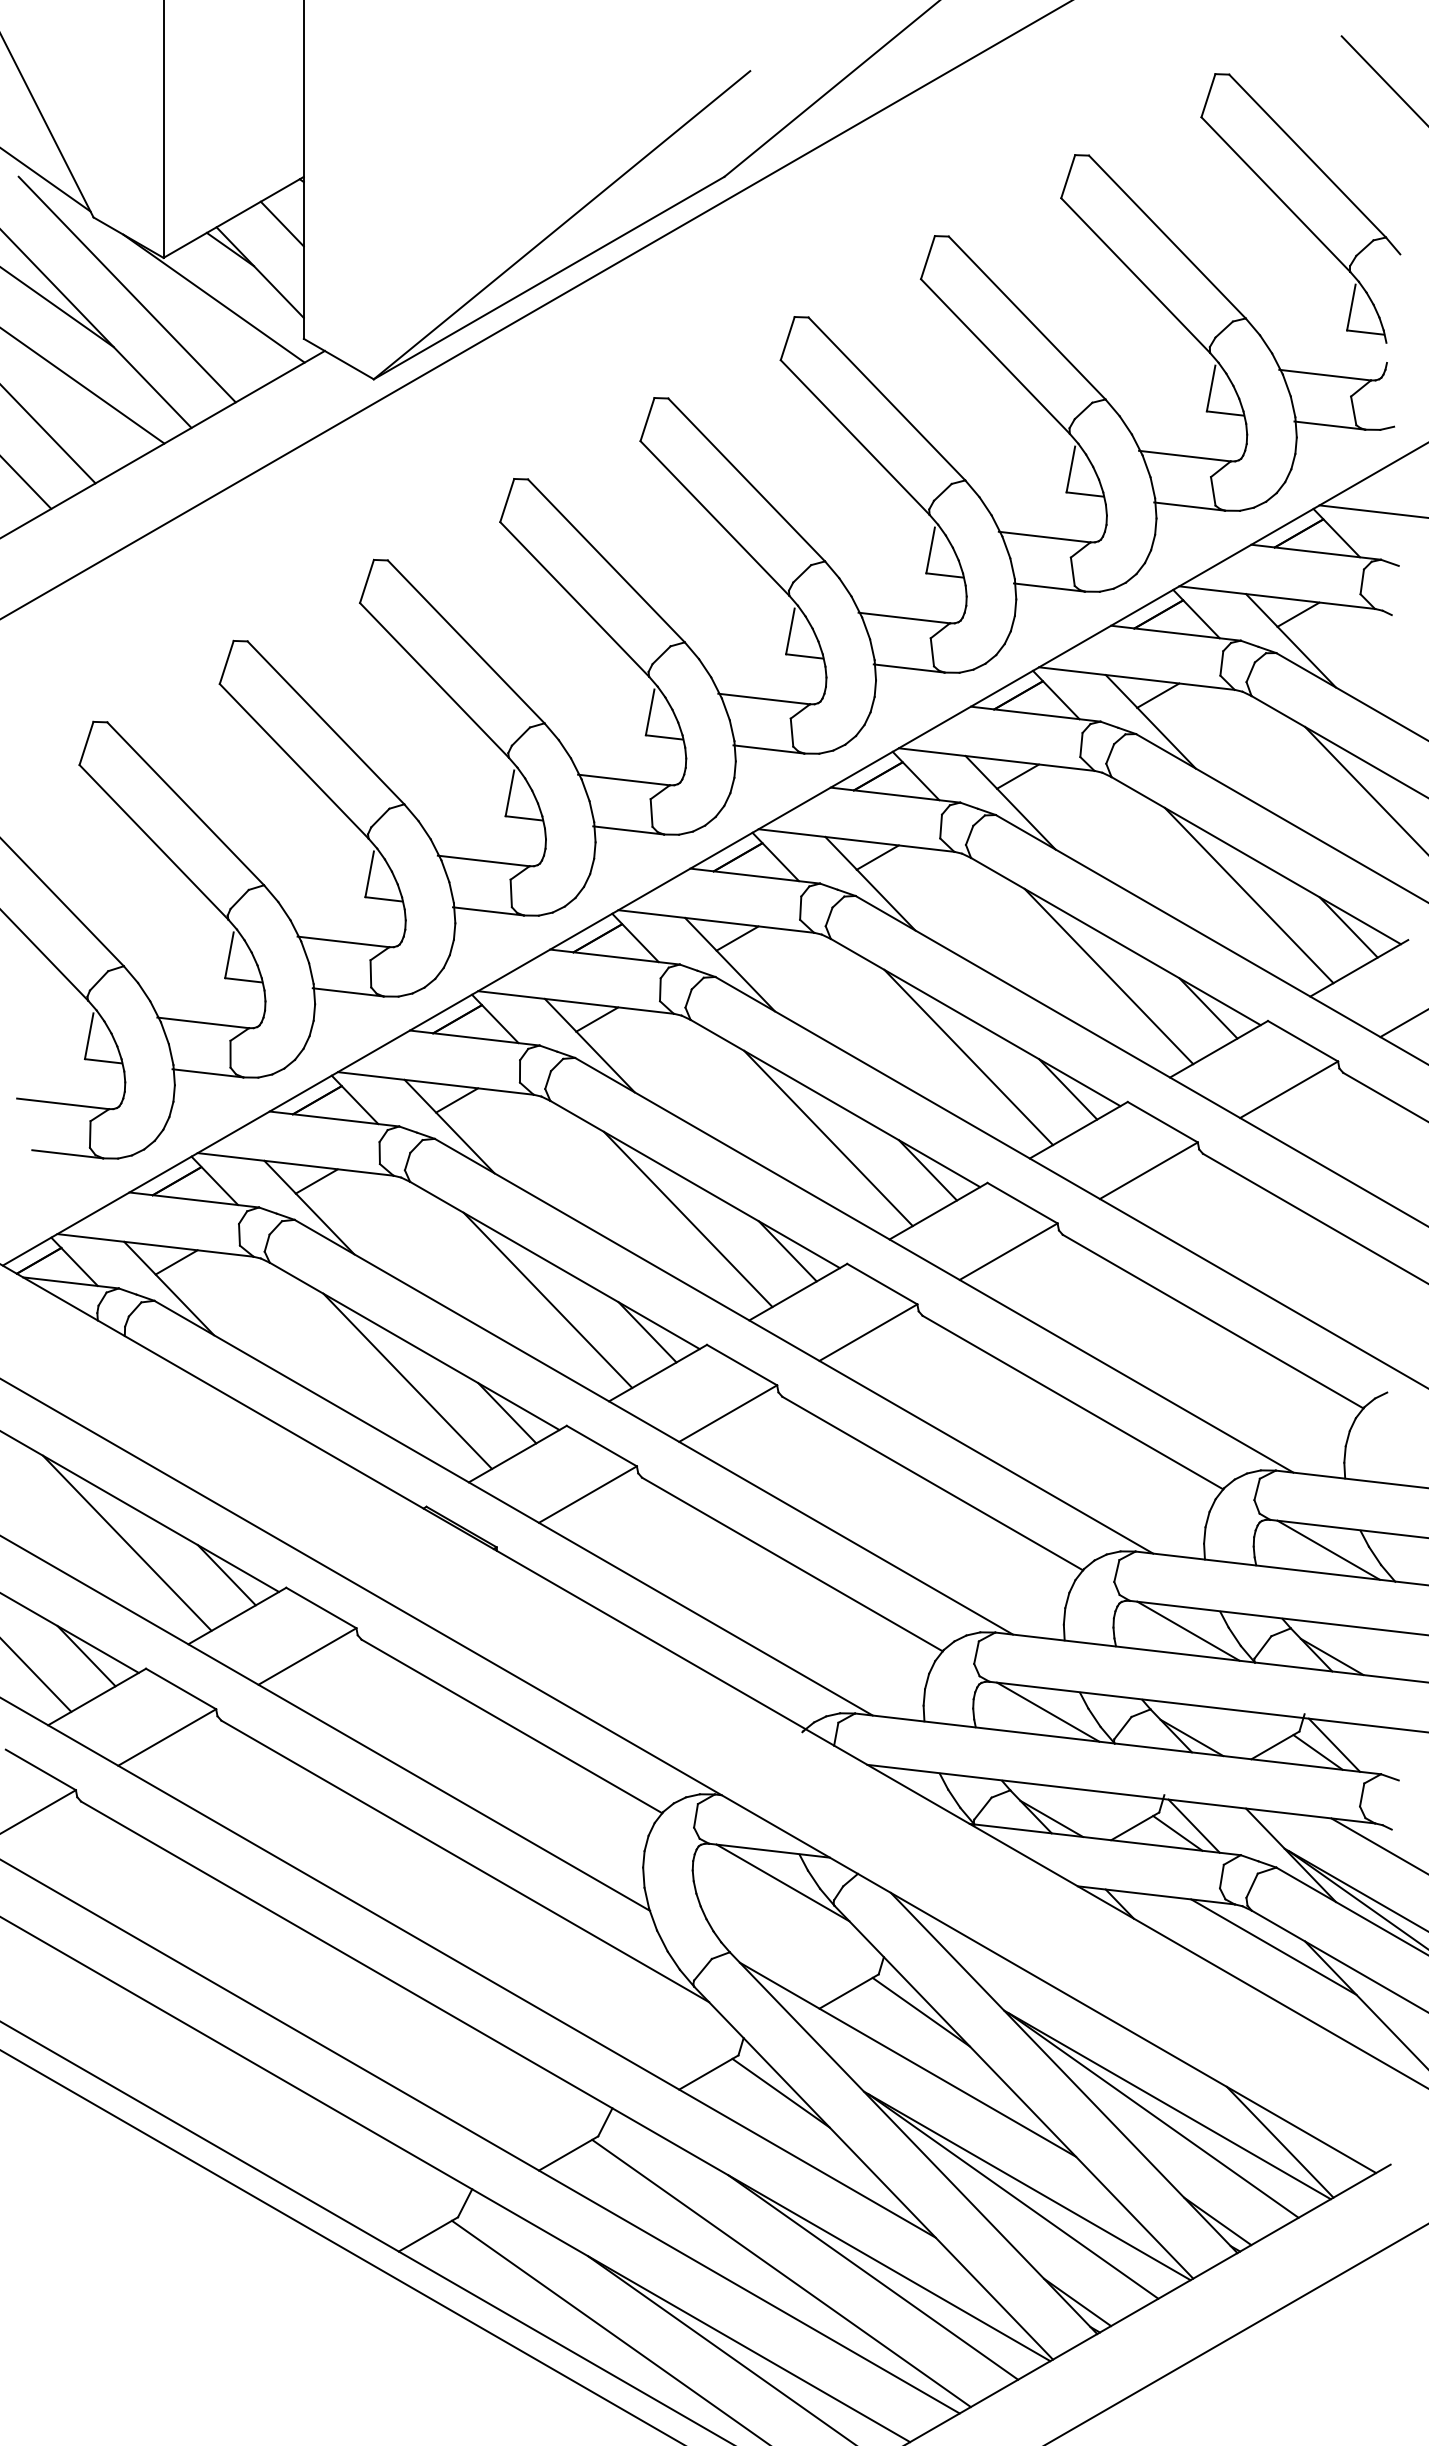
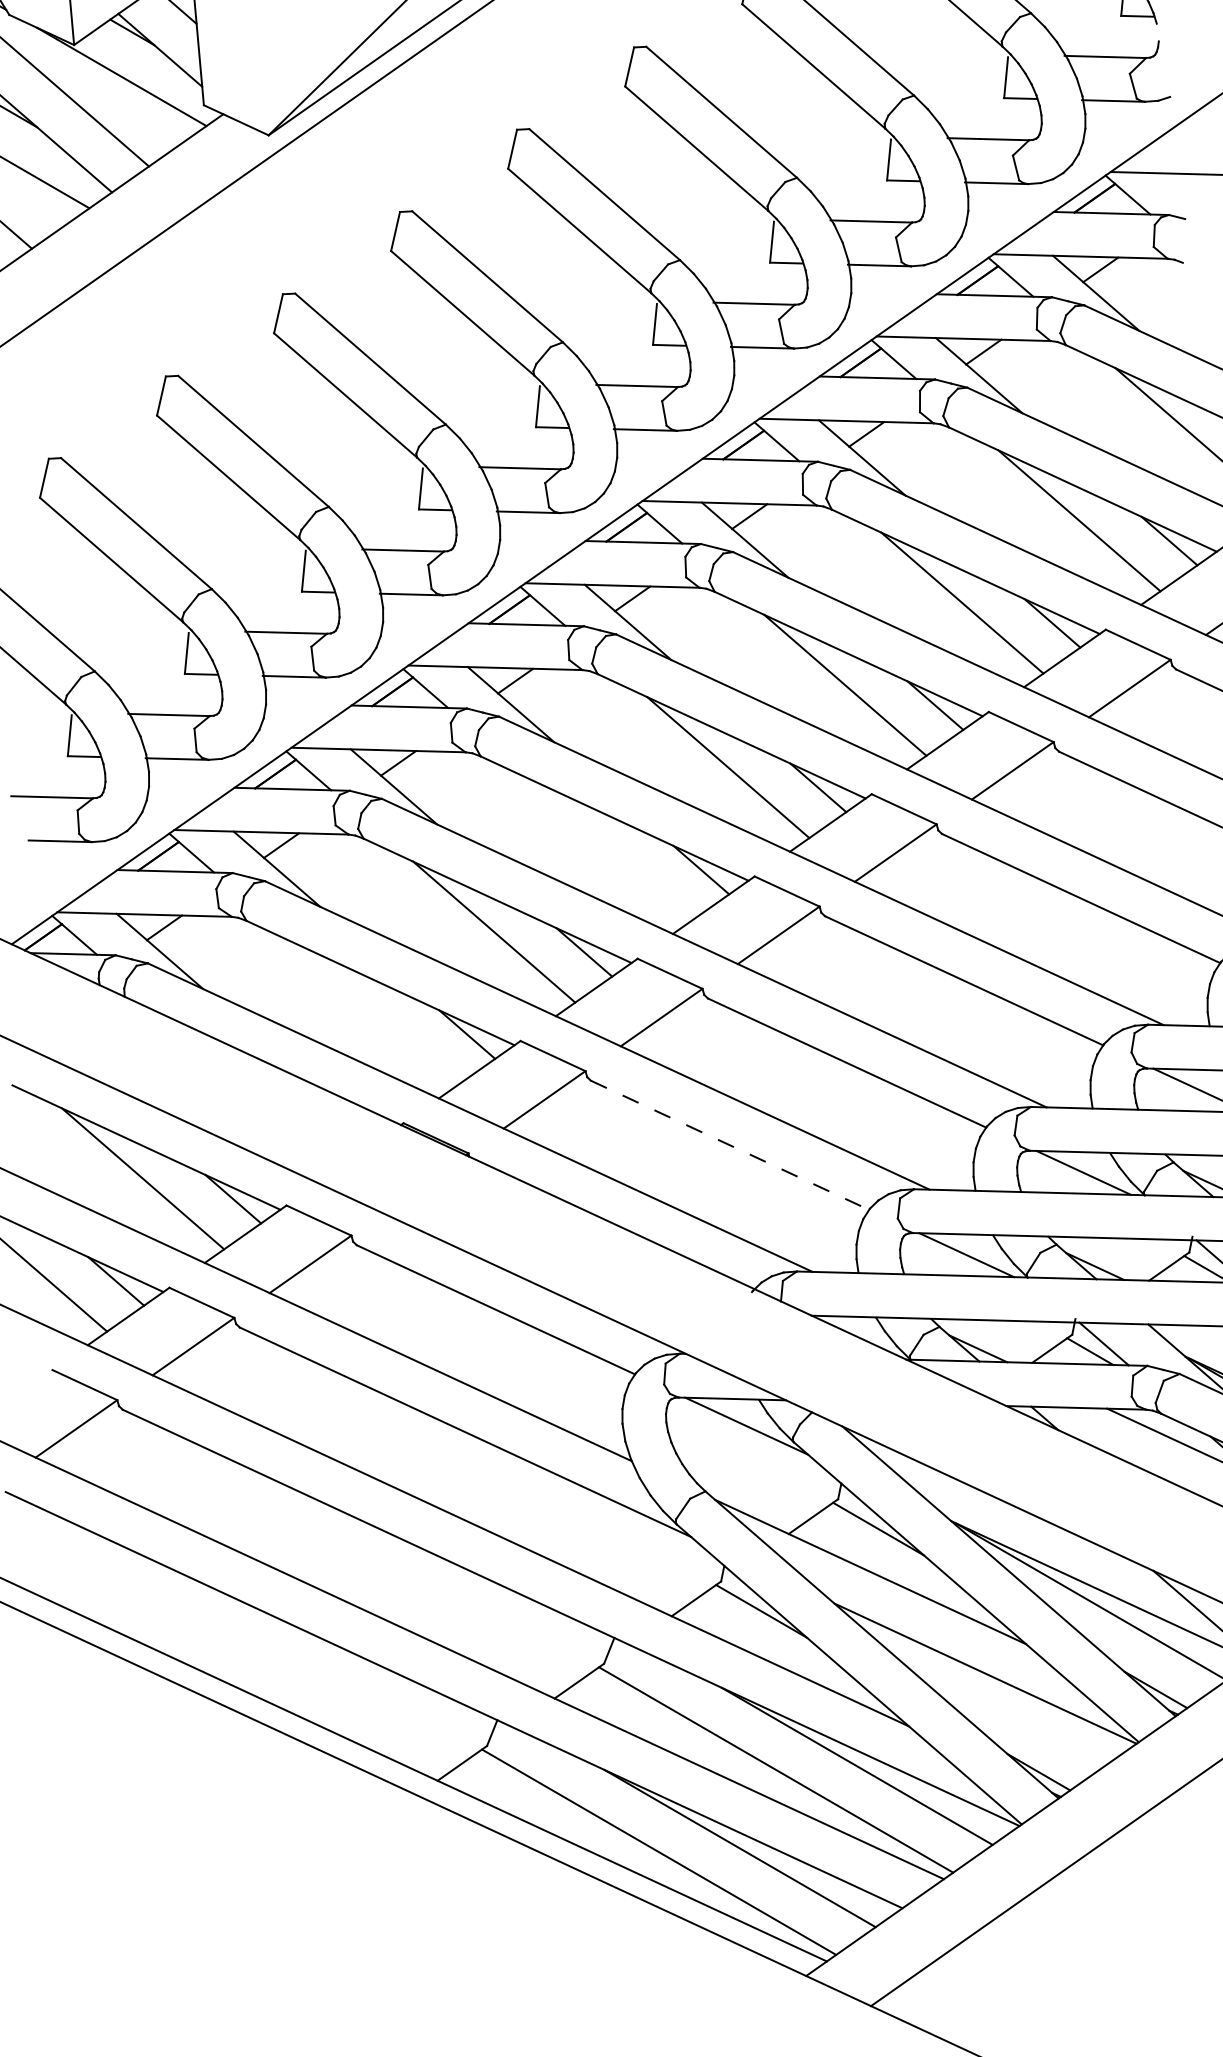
line: (687, 1219) -> (610, 849), removed
line: (407, 1380) -> (376, 1013), removed
line: (792, 1564) -> (730, 1145), solid -> dashed
line: (1013, 2196) -> (974, 1684), removed

